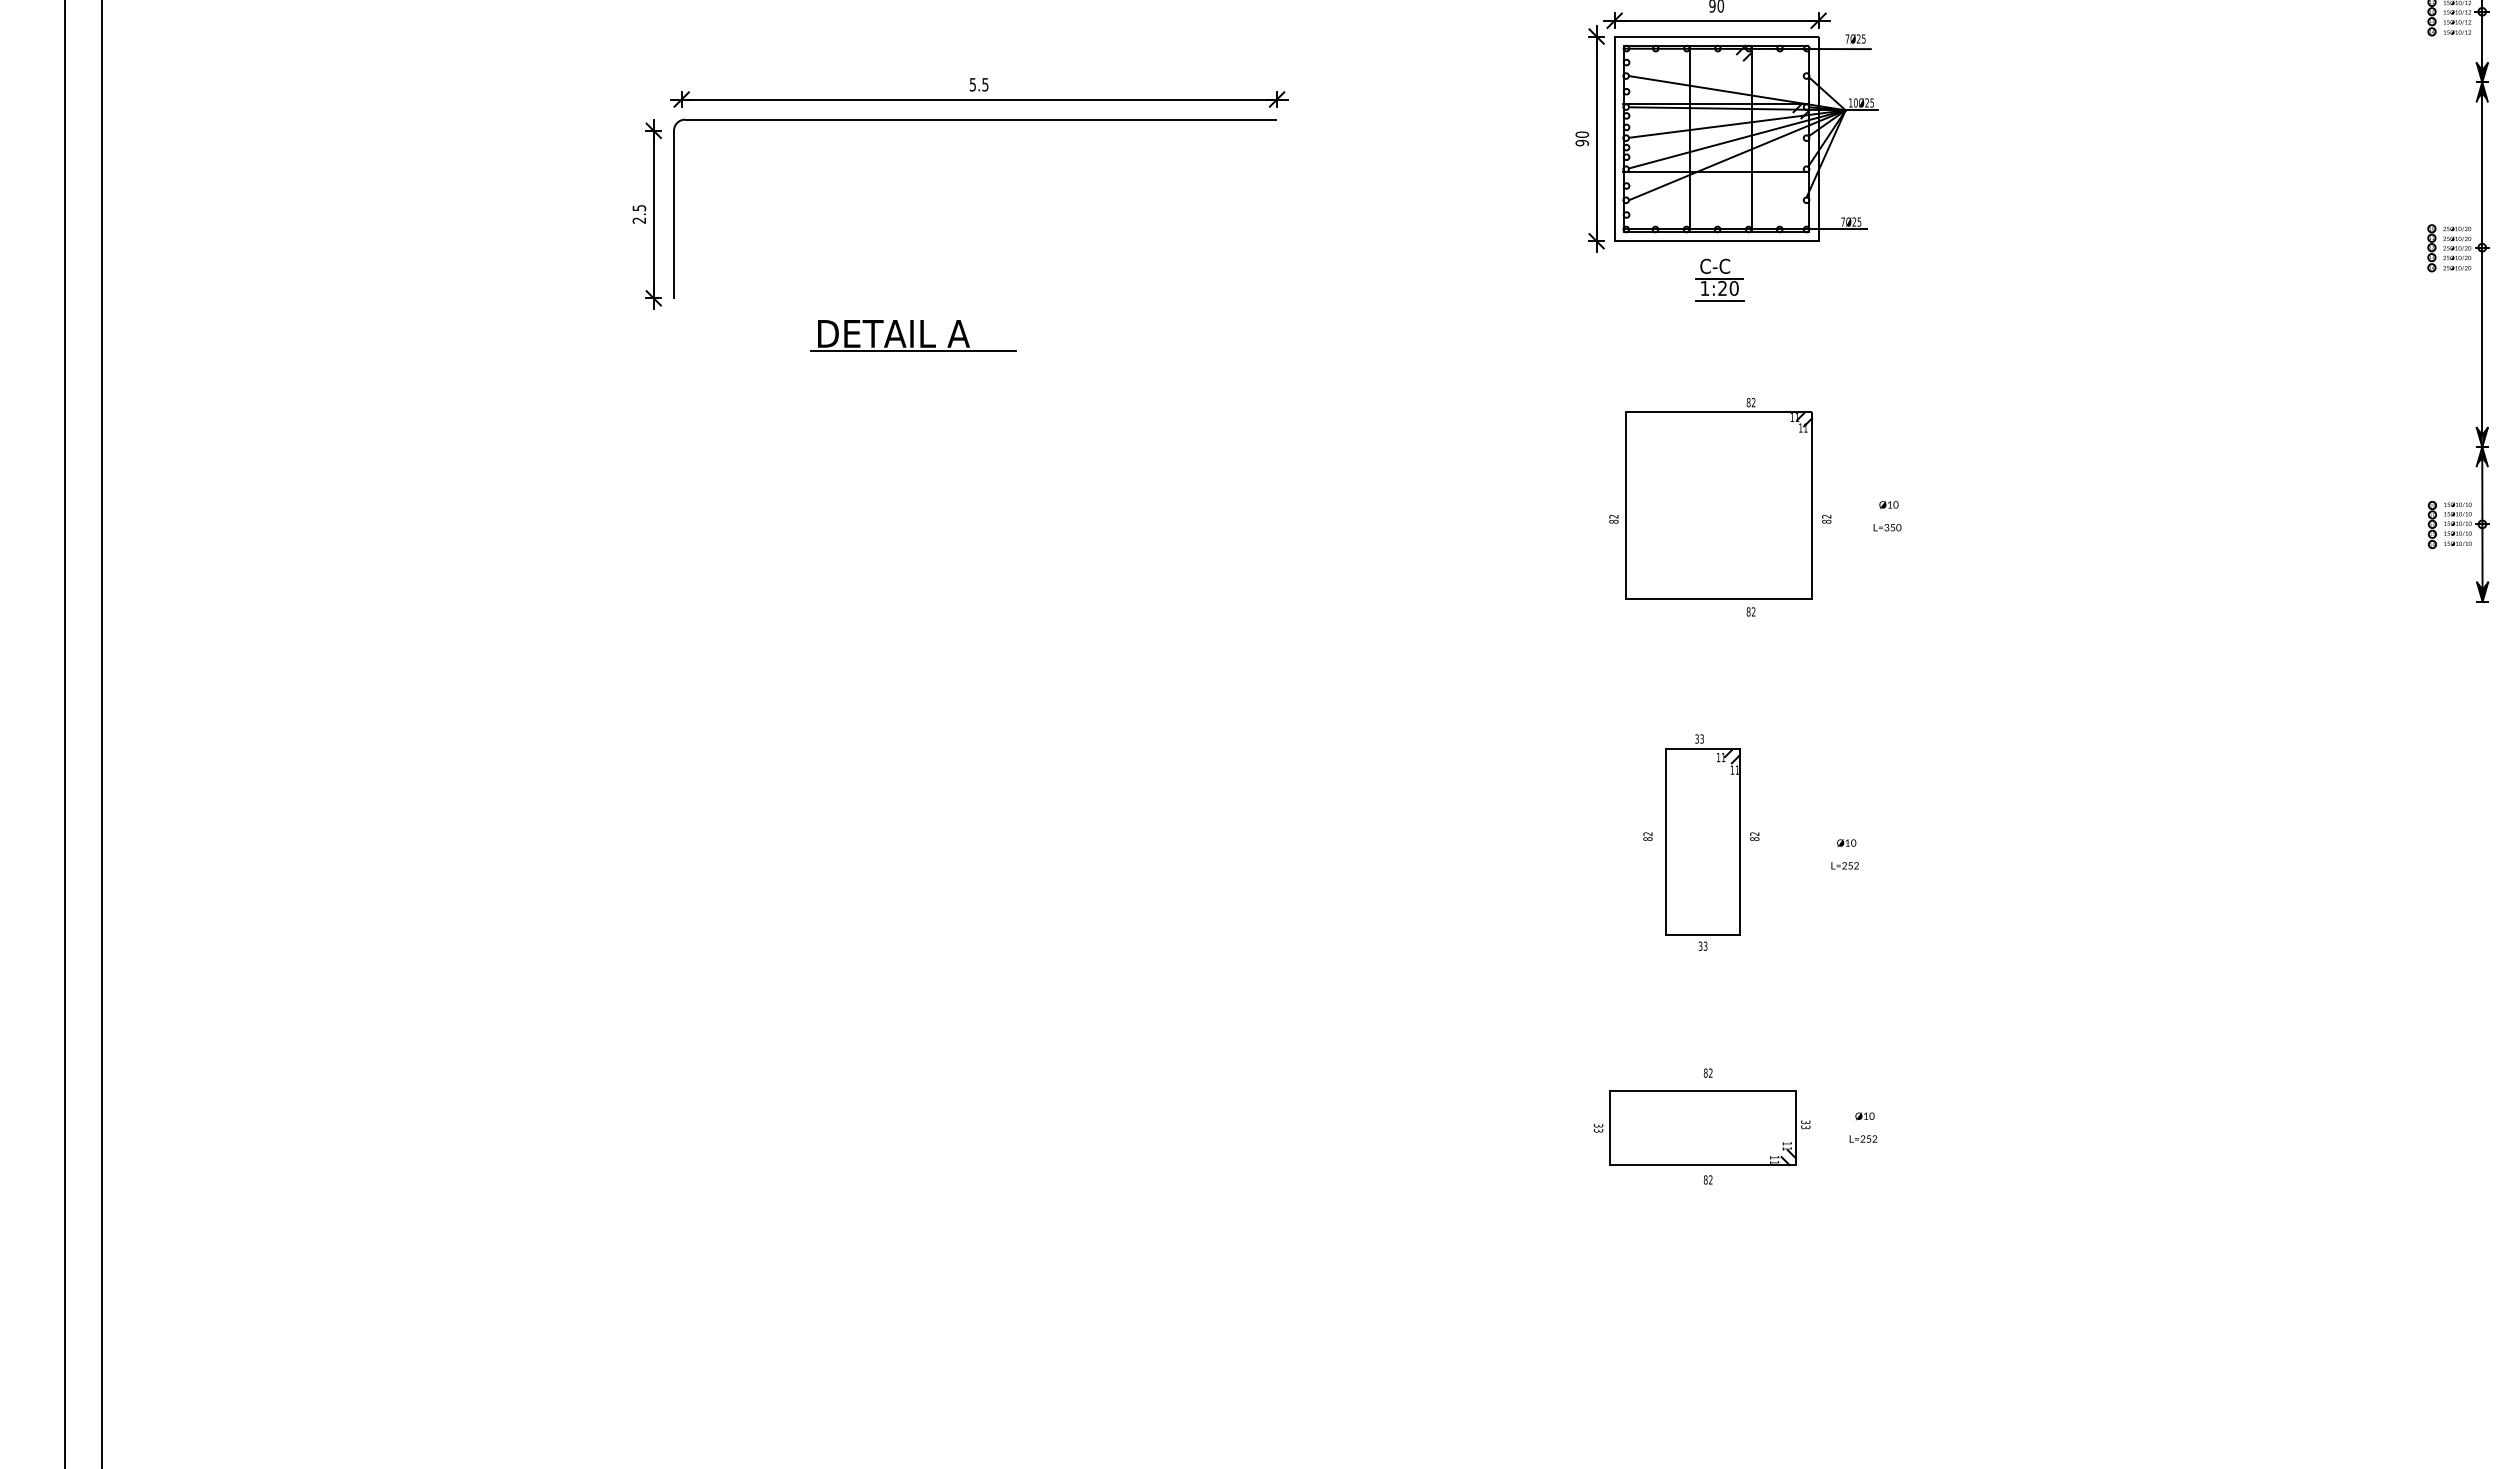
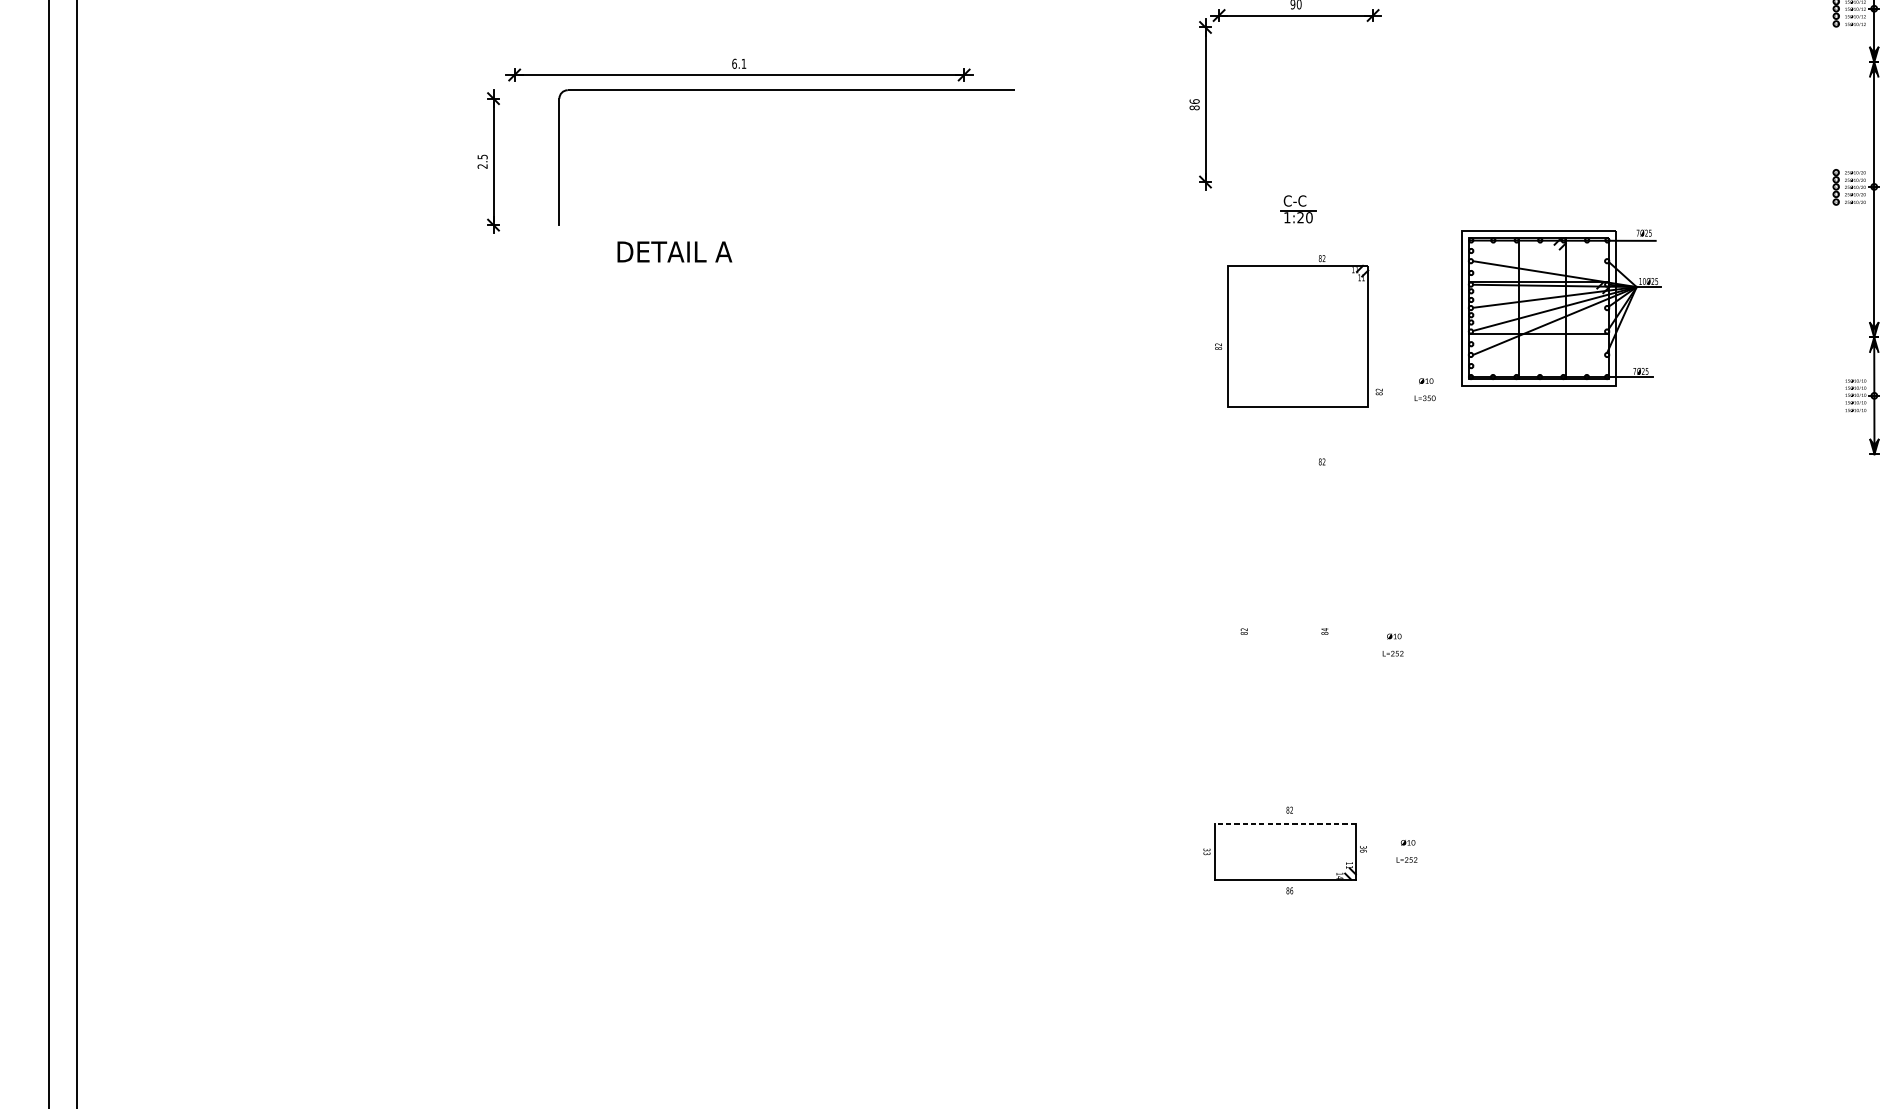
text: (978, 84) -> (738, 63), 5.5 -> 6.1
part: (974, 120) -> (786, 90), moved
part: (1746, 137) -> (1561, 307), moved
text: (1582, 138) -> (1194, 104), 90 -> 86
line: (1719, 301) -> (1298, 227), removed
line: (913, 351) -> (689, 265), removed
part: (1711, 498) -> (1292, 330), moved
part: (2431, 525) -> (1835, 396), removed
text: (1754, 834) -> (1324, 630), 82 -> 84
part: (1702, 842) -> (1285, 636), removed
line: (1702, 1091) -> (1285, 824), solid -> dashed
text: (1805, 1127) -> (1363, 851), 33 -> 36
text: (1774, 1161) -> (1339, 876), 11 -> 14
text: (1710, 1179) -> (1291, 890), 82 -> 86

